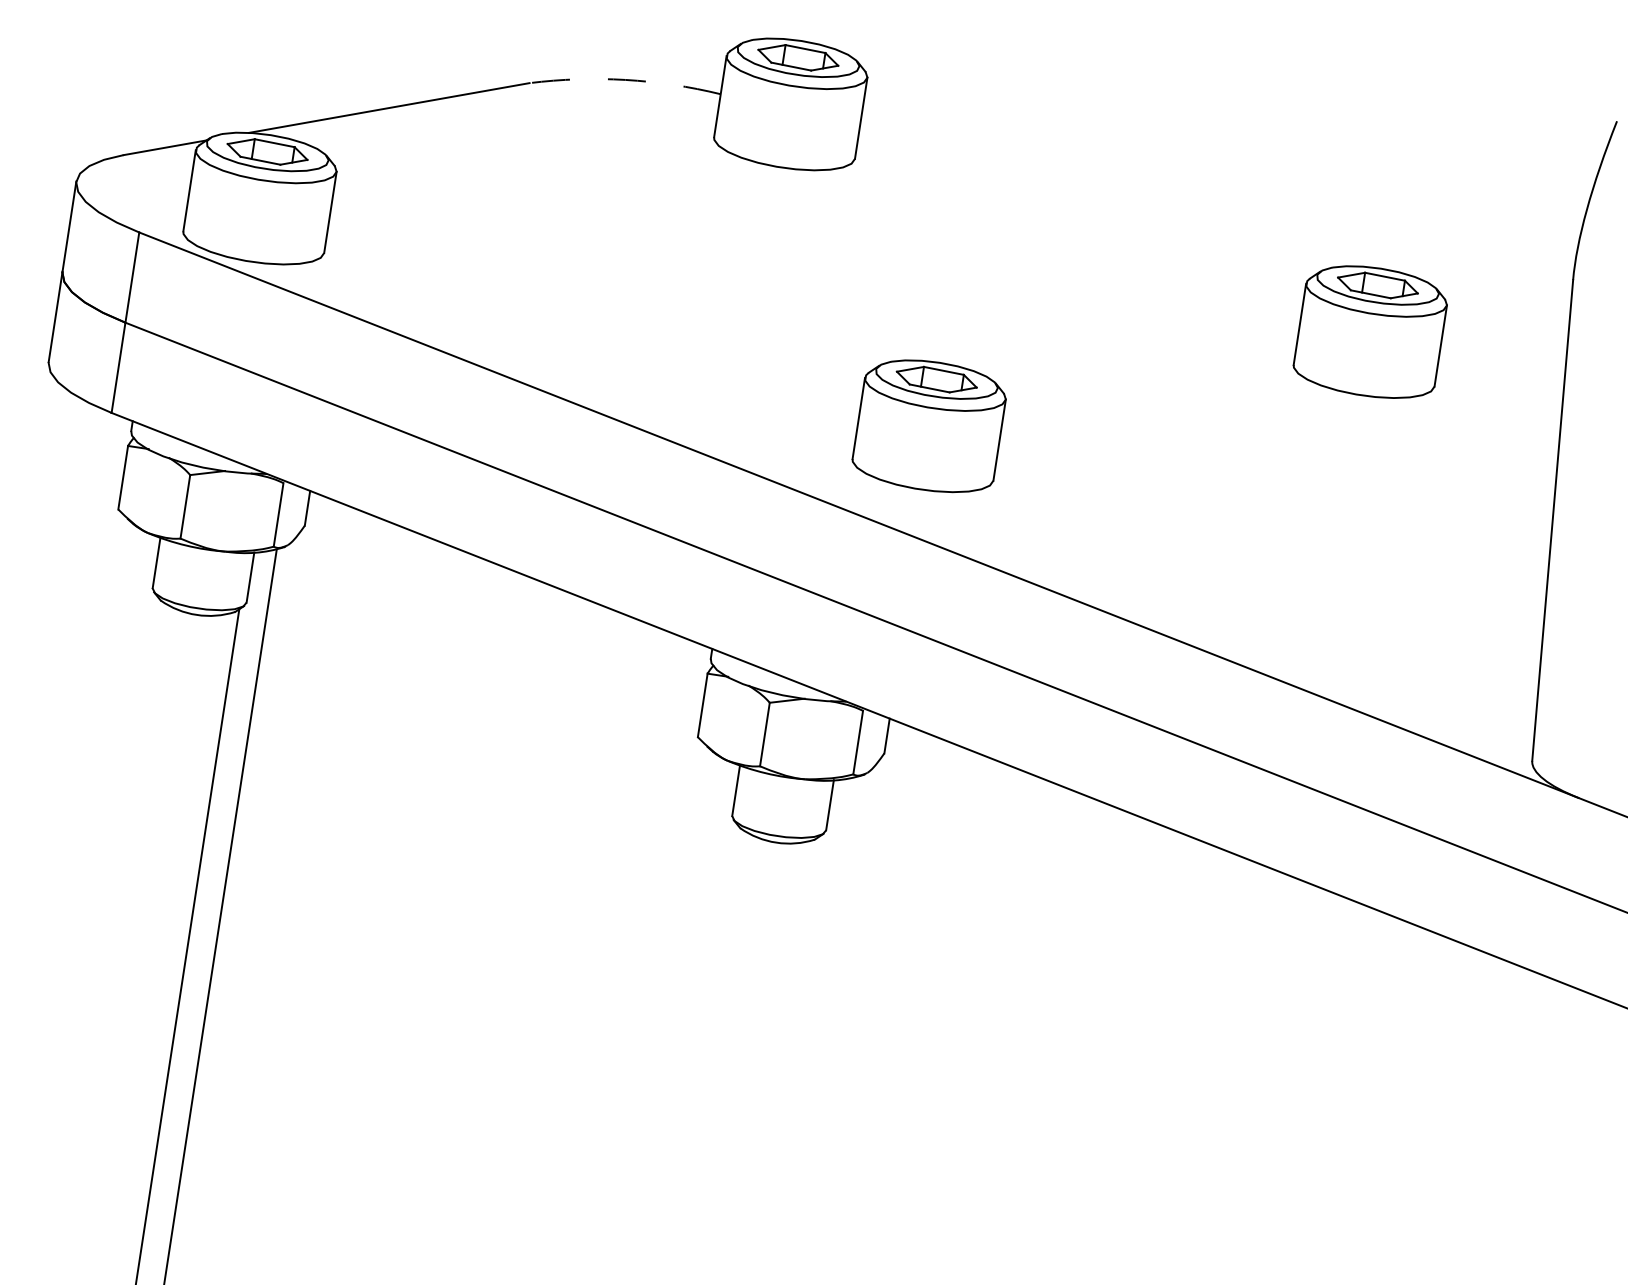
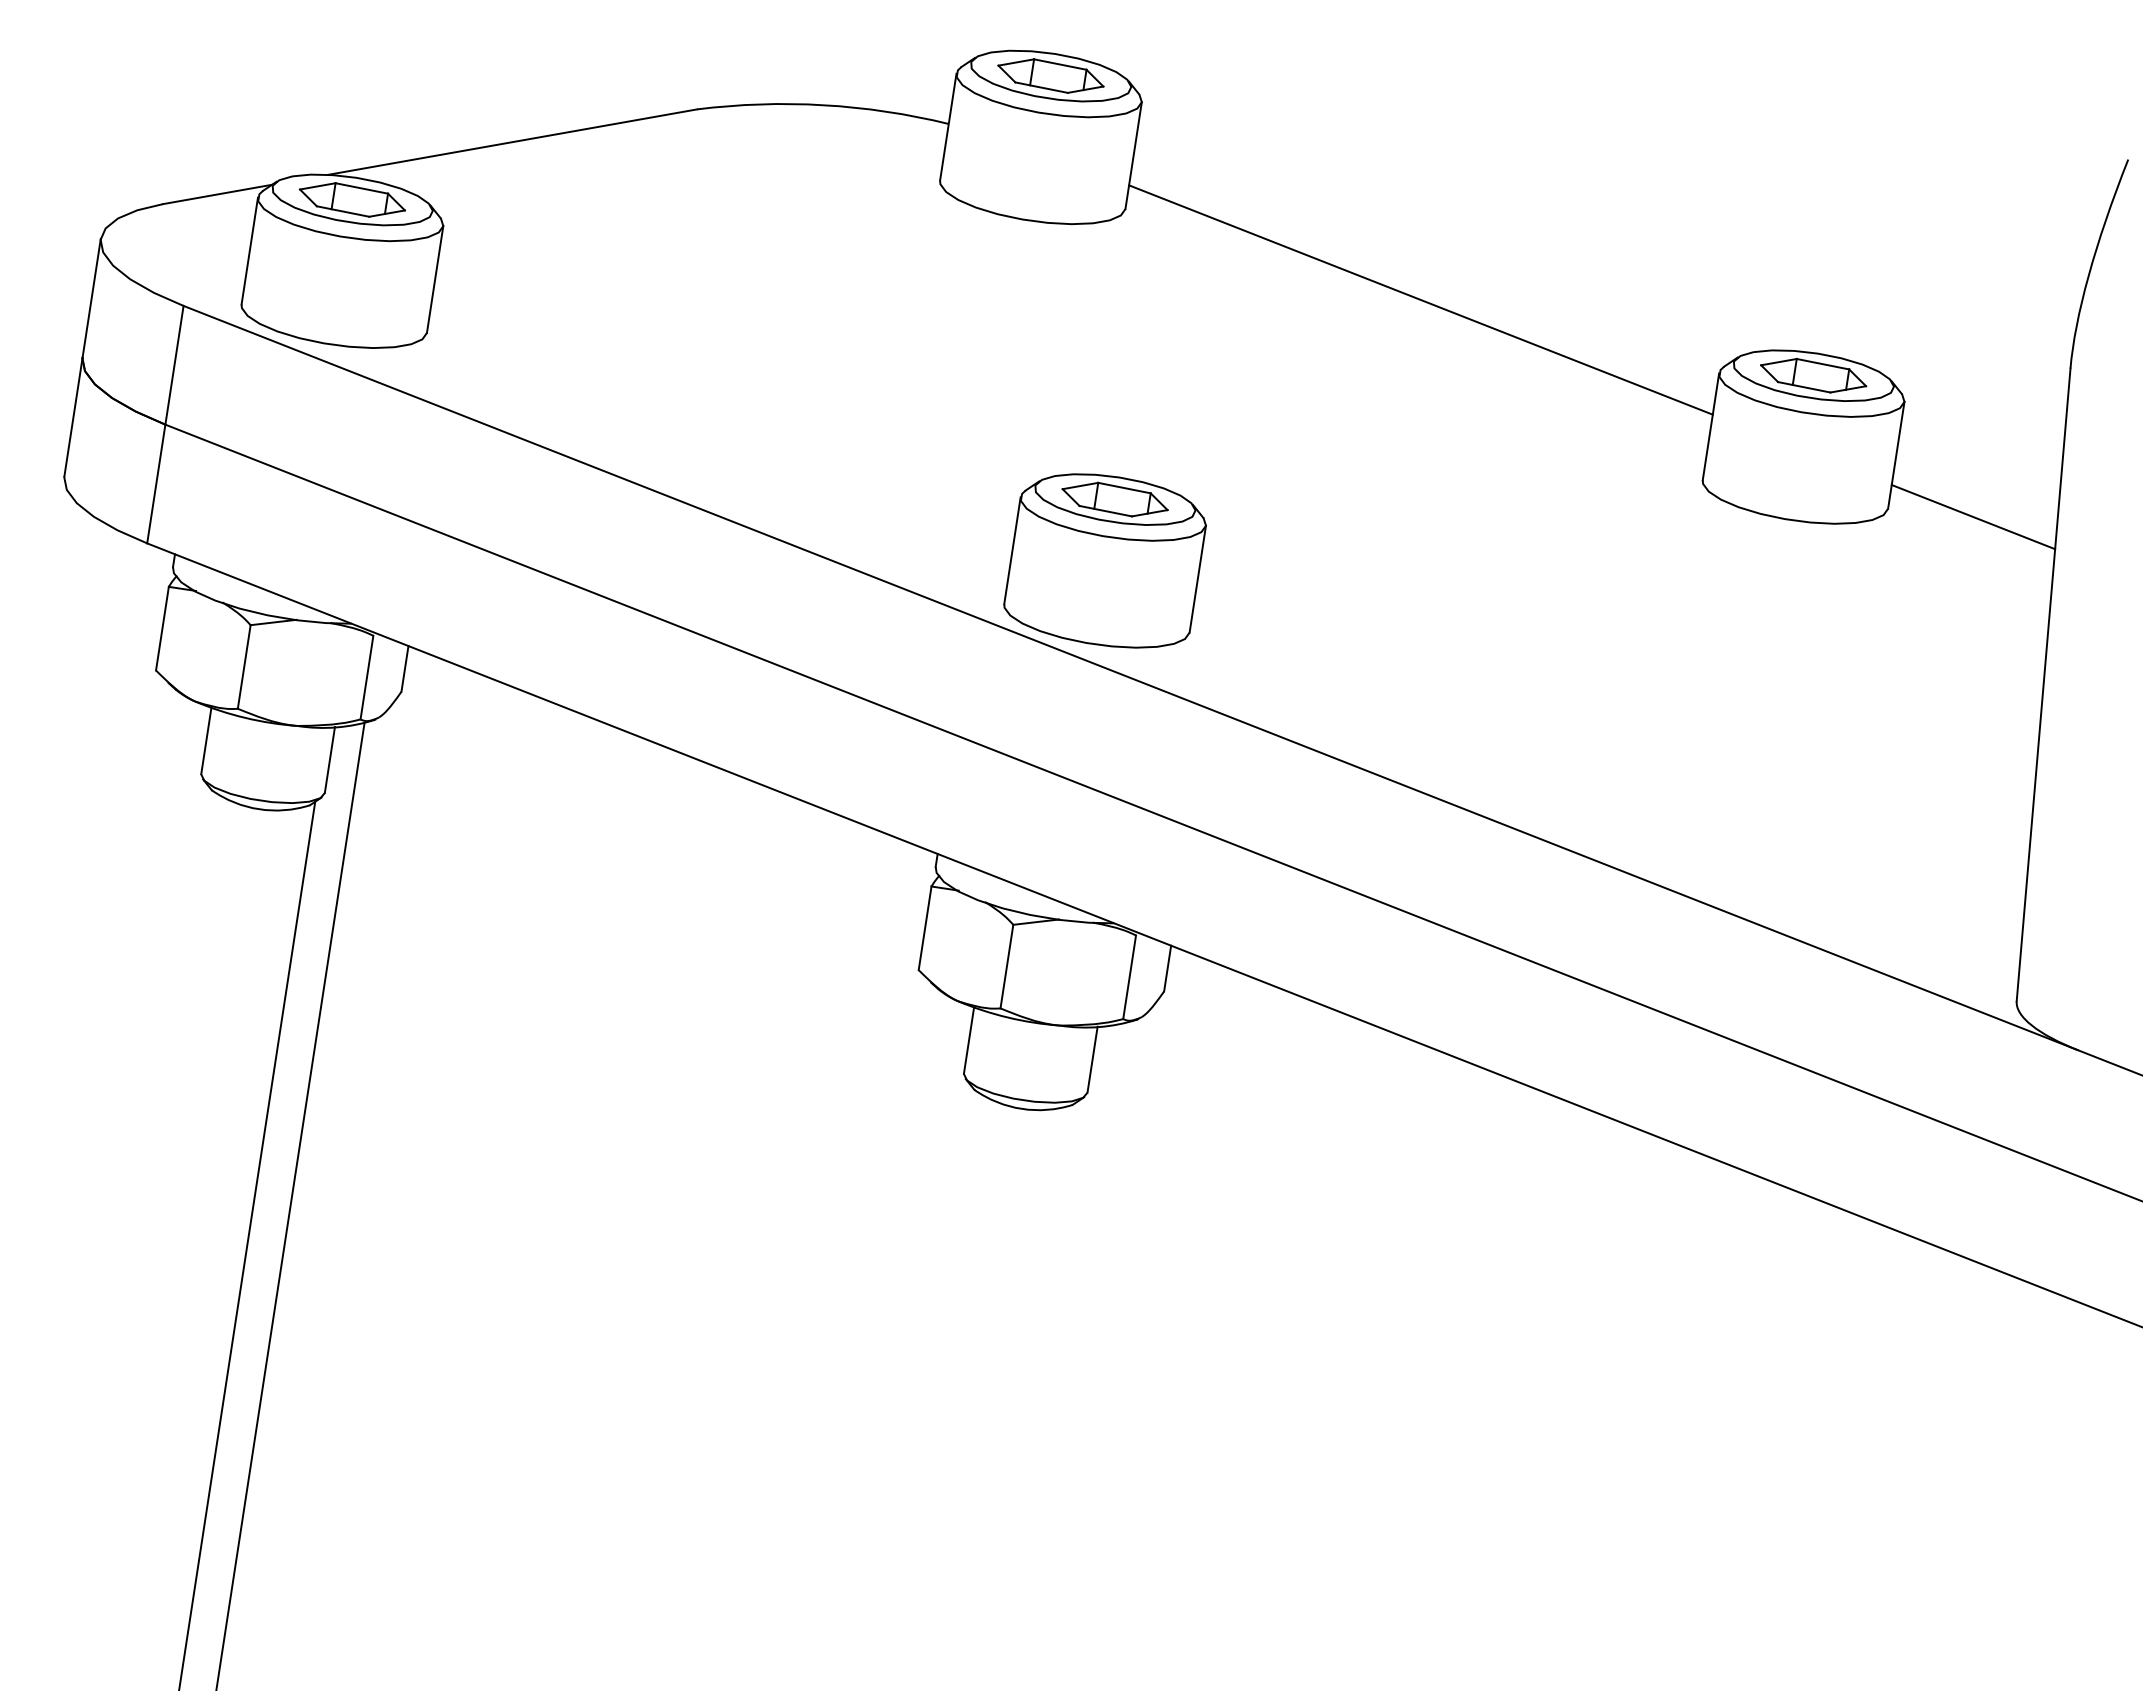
arc: (625, 80) -> (823, 105), dashed -> solid
line: (1079, 227) -> (1420, 299), added
line: (1499, 393) -> (1973, 517), added
part: (928, 425) -> (1104, 560), moved

